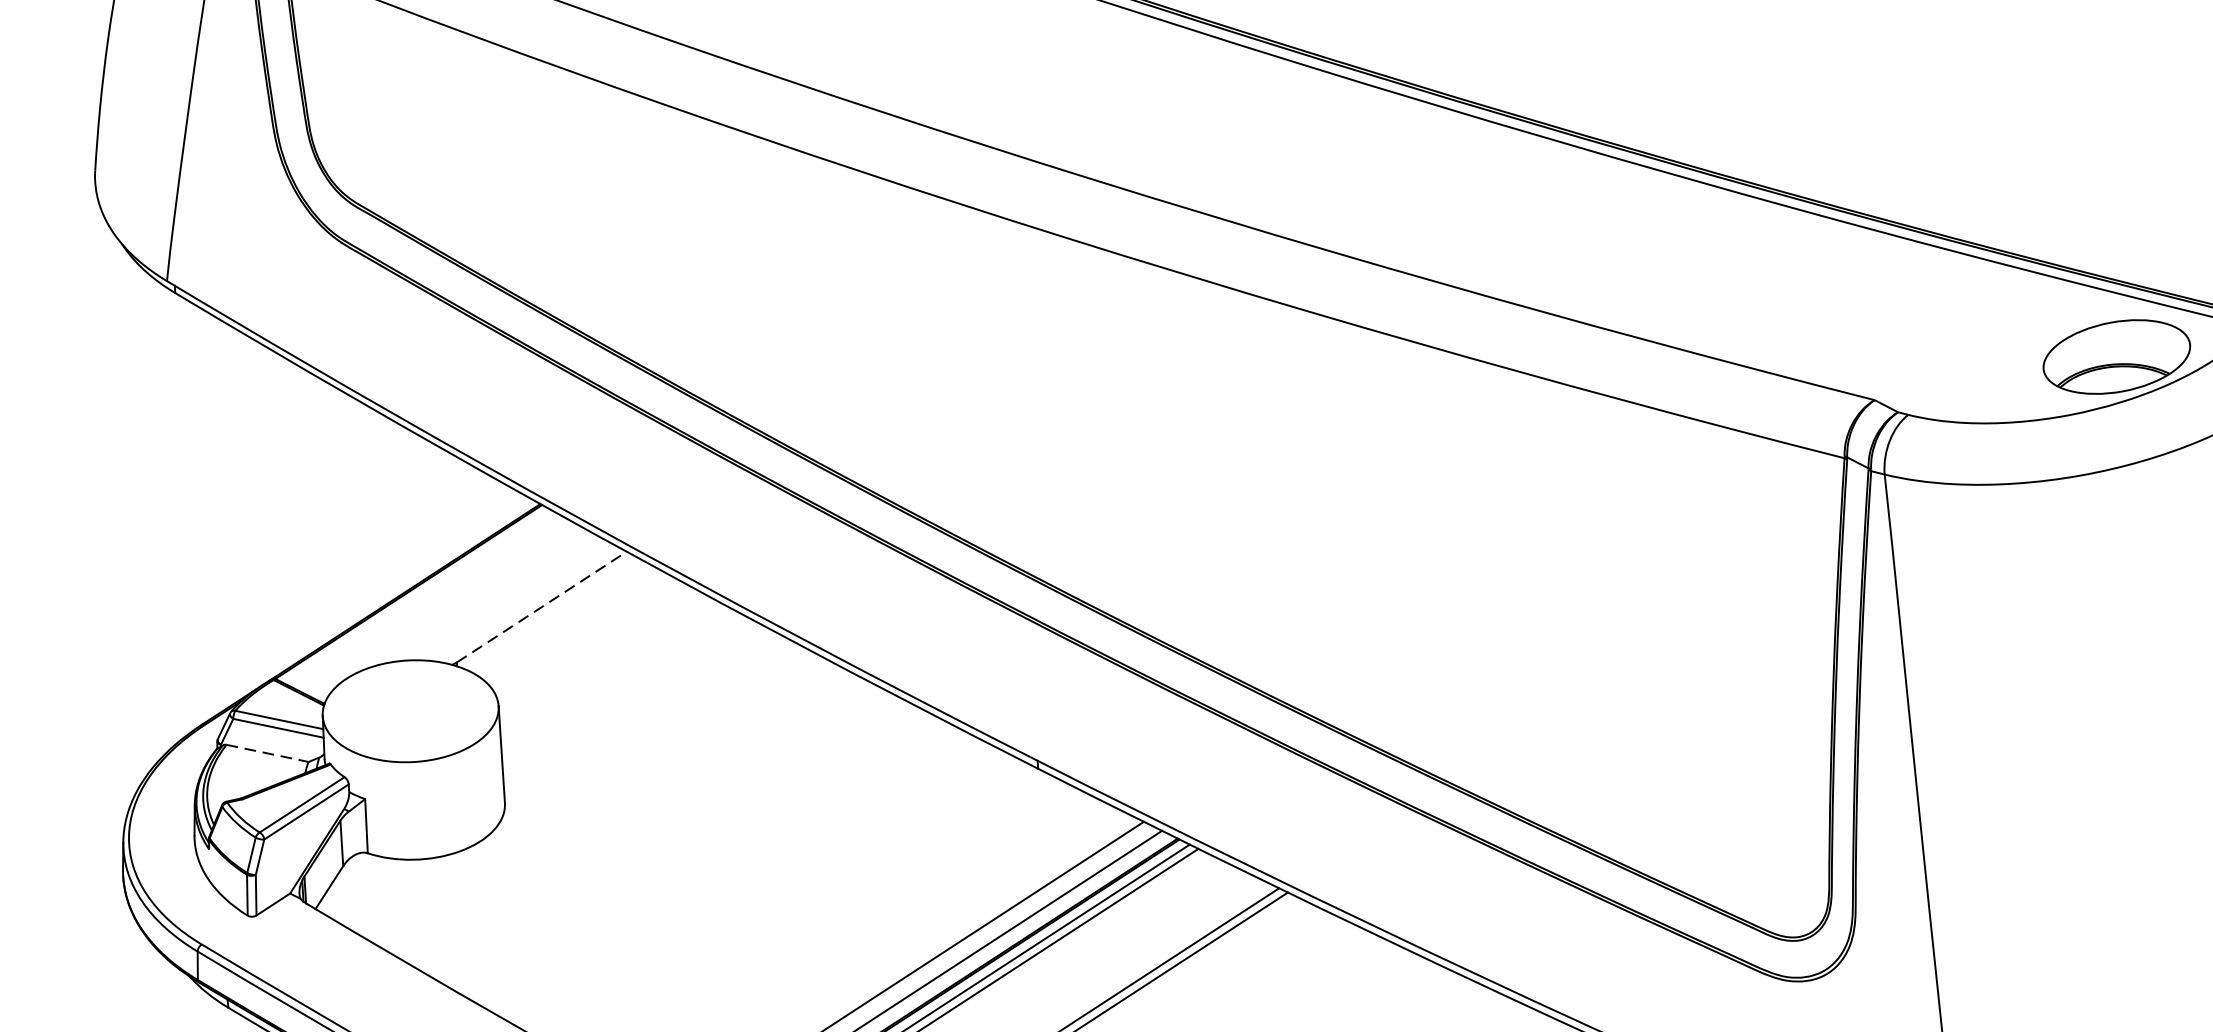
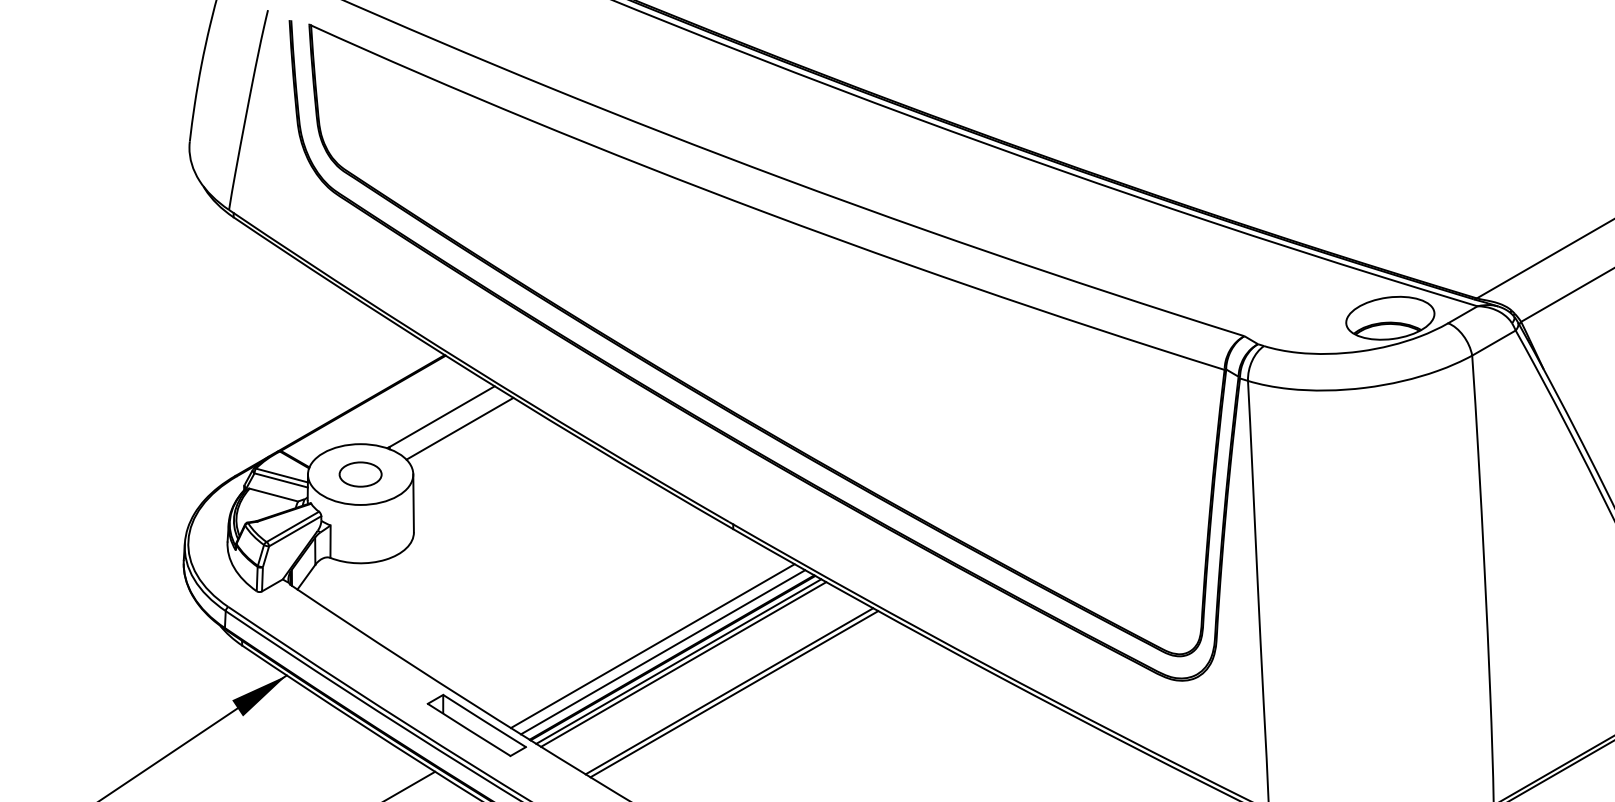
line: (542, 606) -> (442, 416), dashed -> solid
line: (571, 625) -> (459, 428), added
part: (410, 711) -> (360, 474), added
line: (268, 754) -> (274, 495), dashed -> solid

